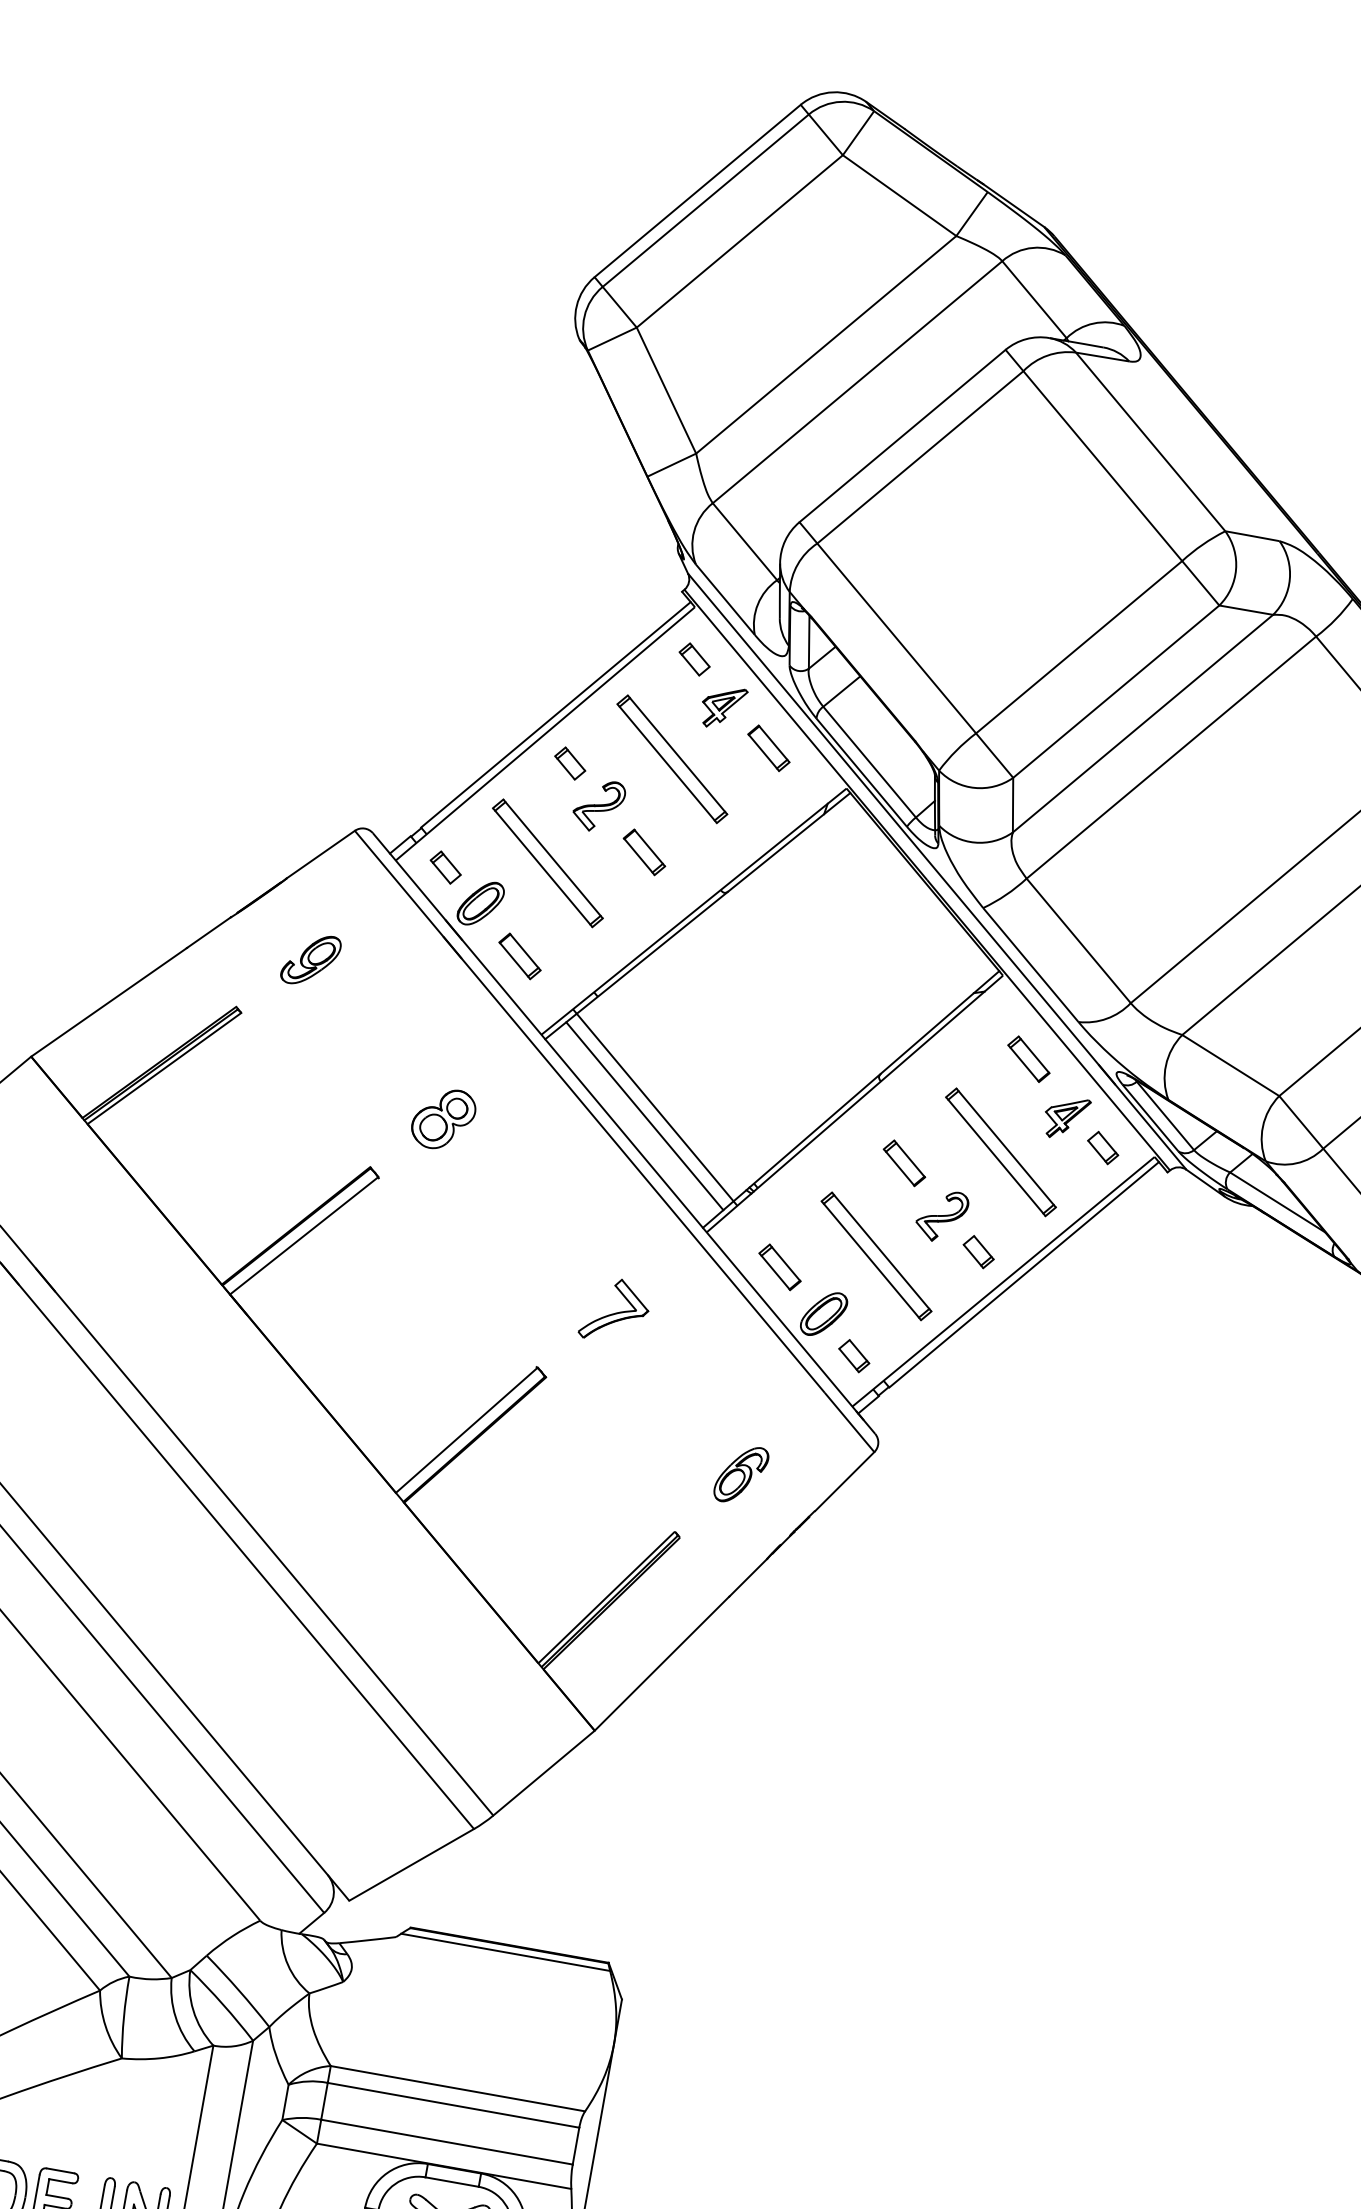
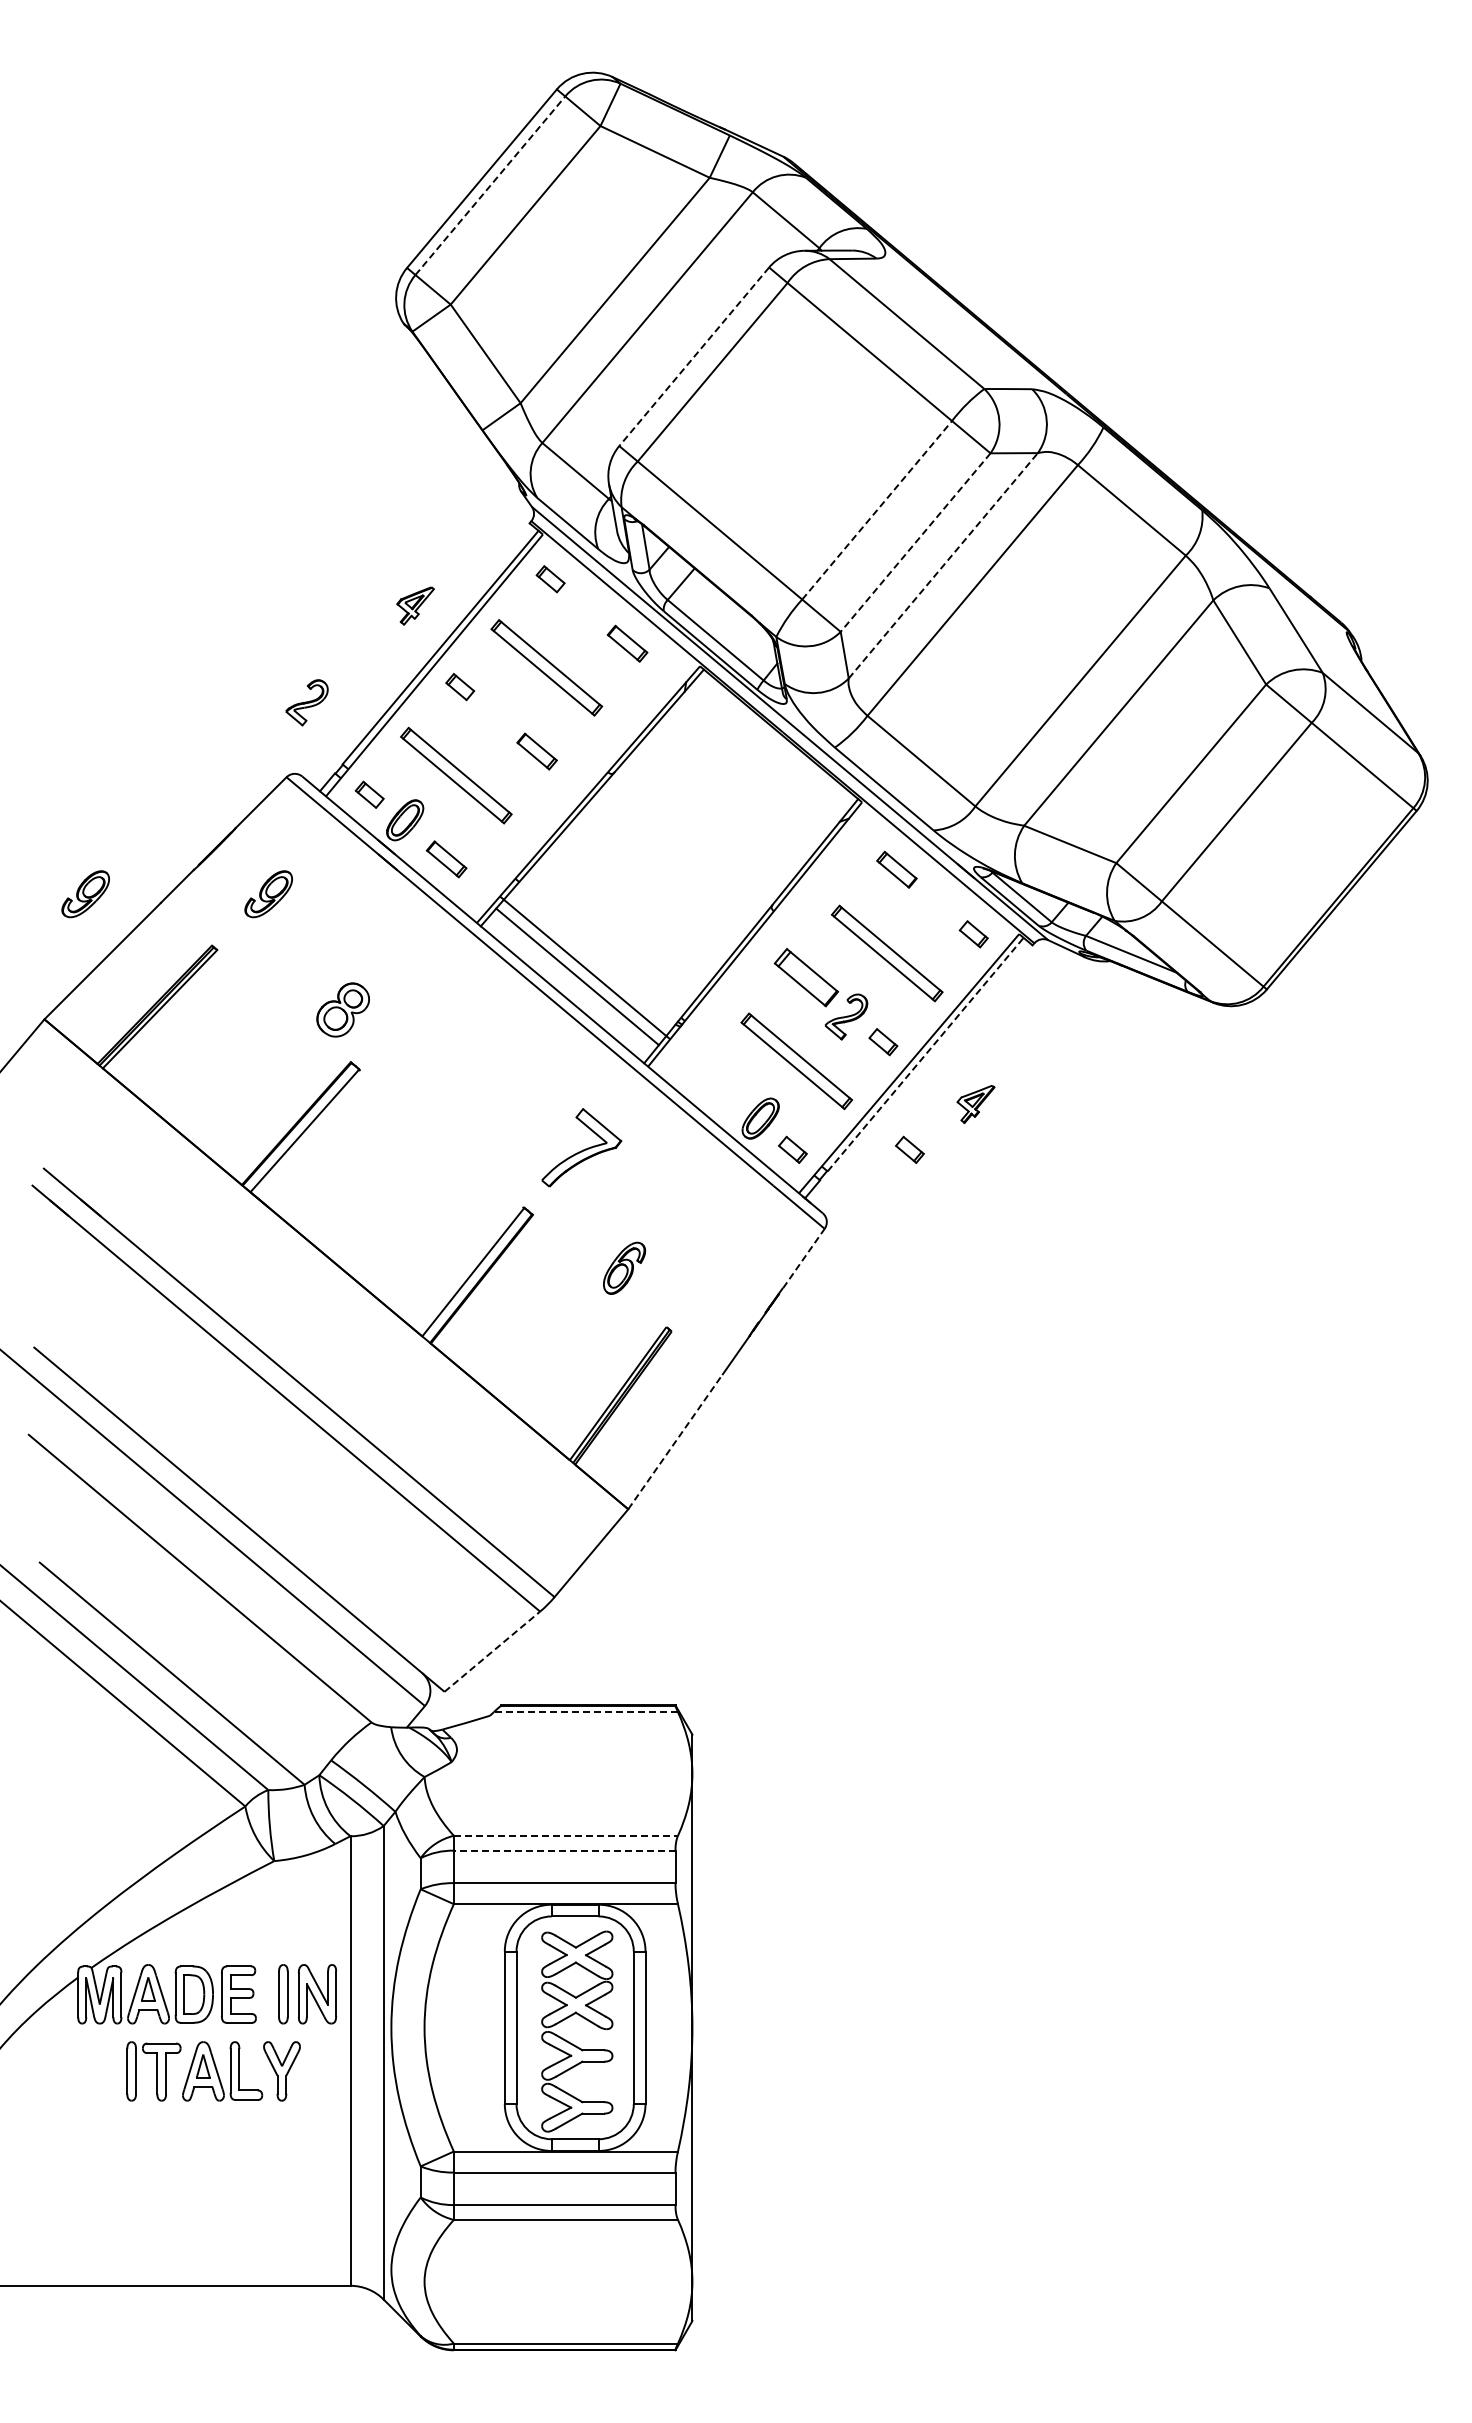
line: (705, 200) -> (490, 185), solid -> dashed
line: (902, 435) -> (694, 356), solid -> dashed
line: (1079, 647) -> (877, 510), solid -> dashed
line: (1116, 691) -> (915, 542), solid -> dashed
part: (723, 707) -> (415, 605), moved
line: (1143, 723) -> (943, 565), solid -> dashed
part: (598, 805) -> (306, 702), moved
part: (103, 923) -> (85, 894), added
part: (442, 1118) -> (342, 1009), moved
part: (1065, 1118) -> (975, 1104), moved
part: (904, 1163) -> (806, 977), size x1.6
part: (779, 1267) -> (715, 1085), removed
line: (1024, 1274) -> (925, 1054), solid -> dashed
part: (615, 1310) -> (582, 1147), size x1.4
part: (986, 1379) -> (909, 1149), added
part: (741, 1473) -> (624, 1267), moved
line: (845, 1481) -> (804, 1258), solid -> dashed
line: (662, 1663) -> (675, 1441), solid -> dashed
line: (411, 1864) -> (492, 1651), solid -> dashed
line: (505, 1952) -> (585, 1712), solid -> dashed
line: (458, 2088) -> (566, 1835), solid -> dashed
line: (453, 2105) -> (564, 1850), solid -> dashed

